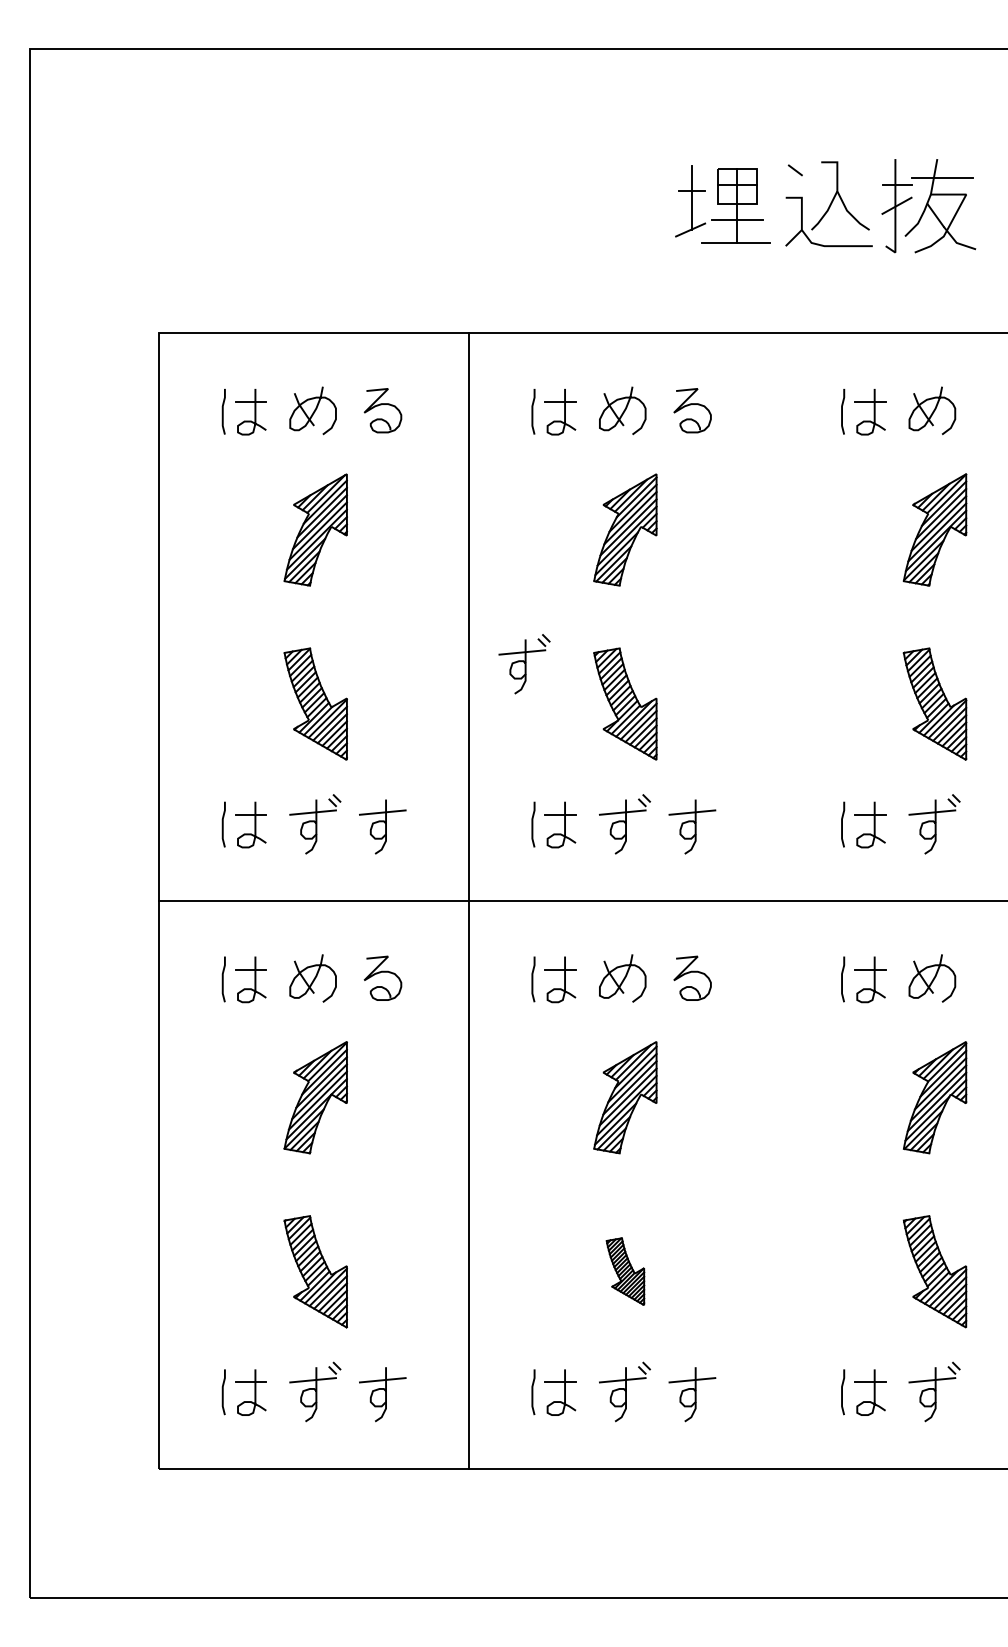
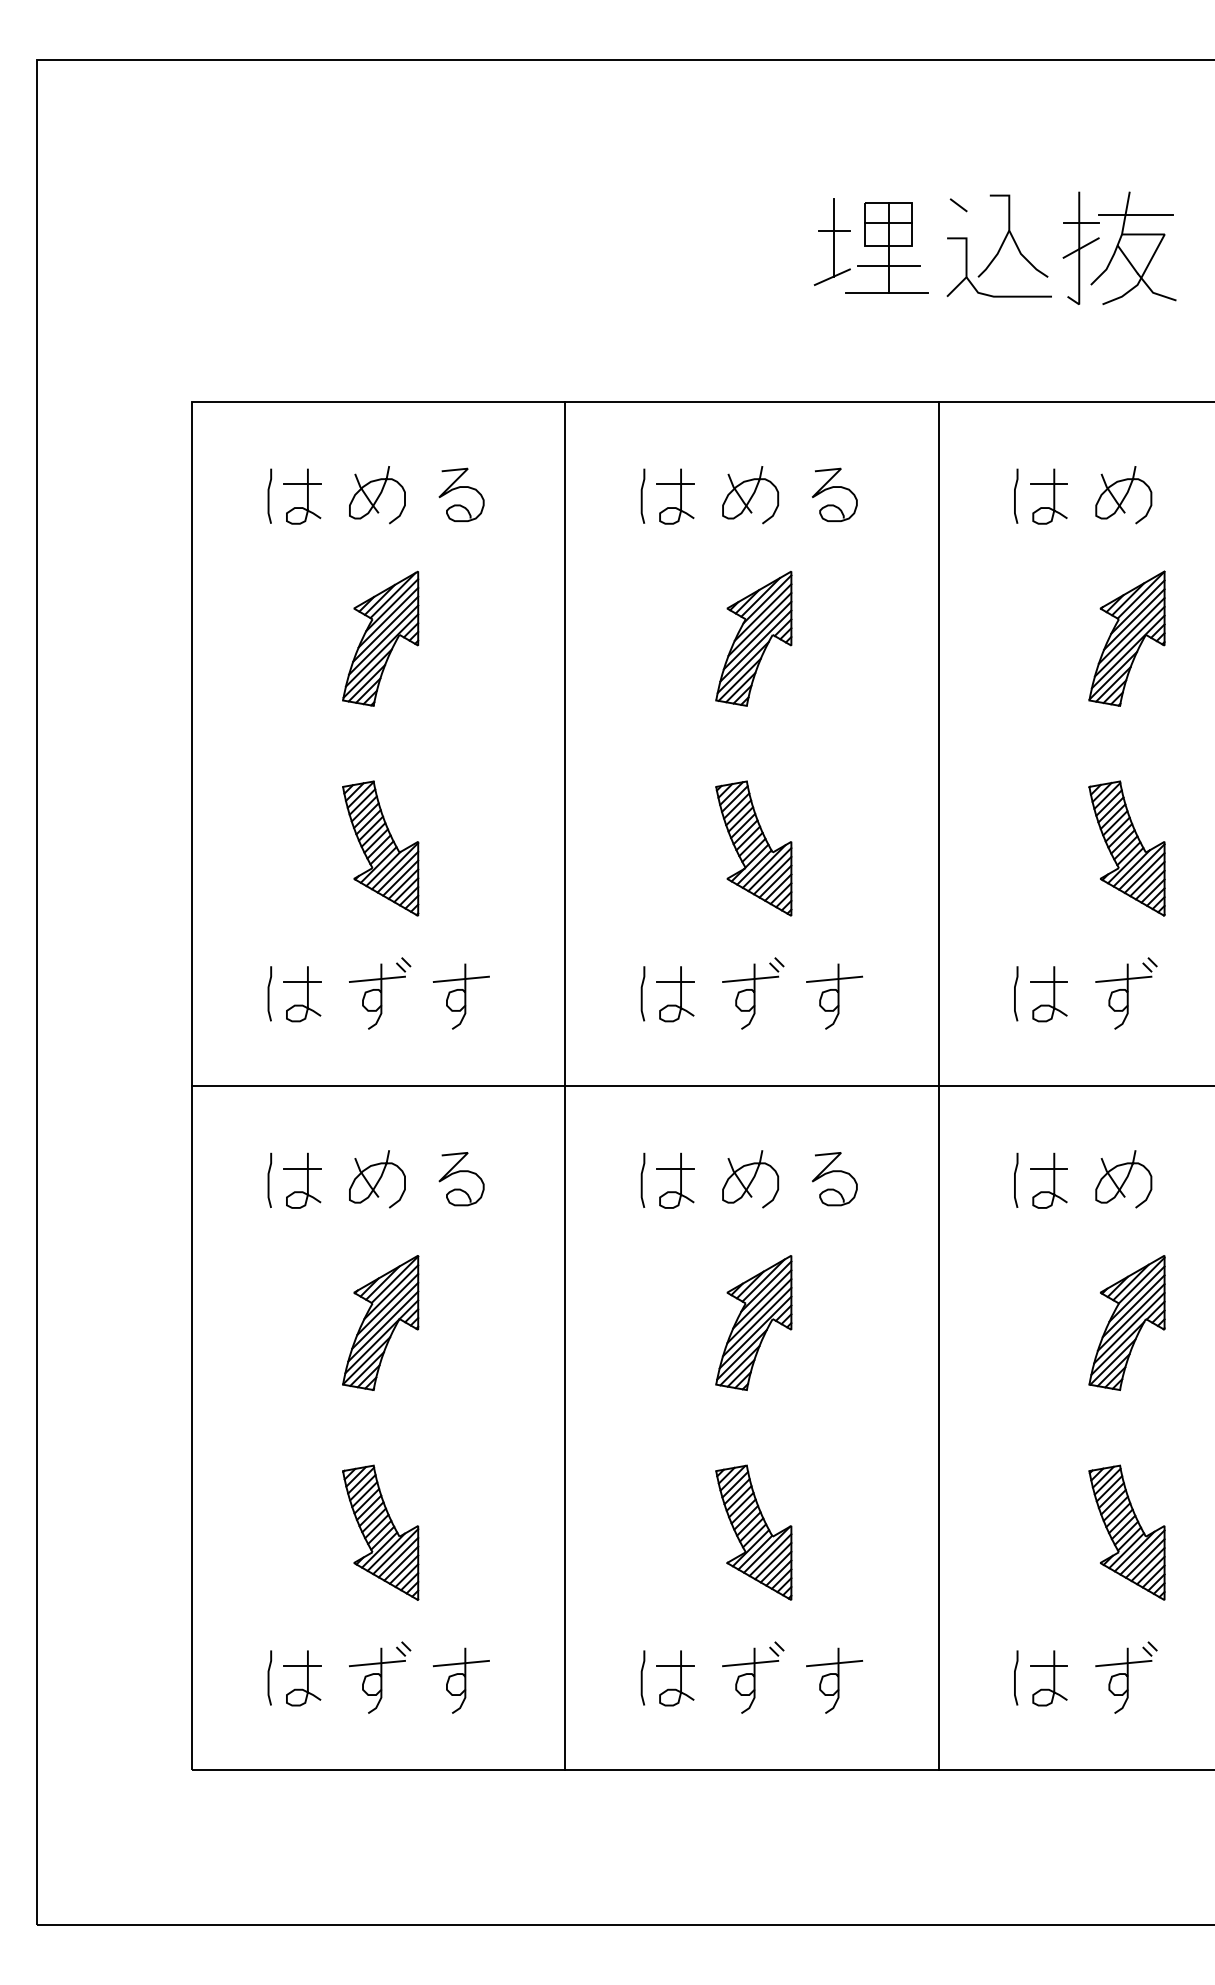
part: (524, 664) -> (632, 800), removed
line: (778, 900) -> (938, 1085), added
part: (625, 1271) -> (753, 1532), size x1.67

